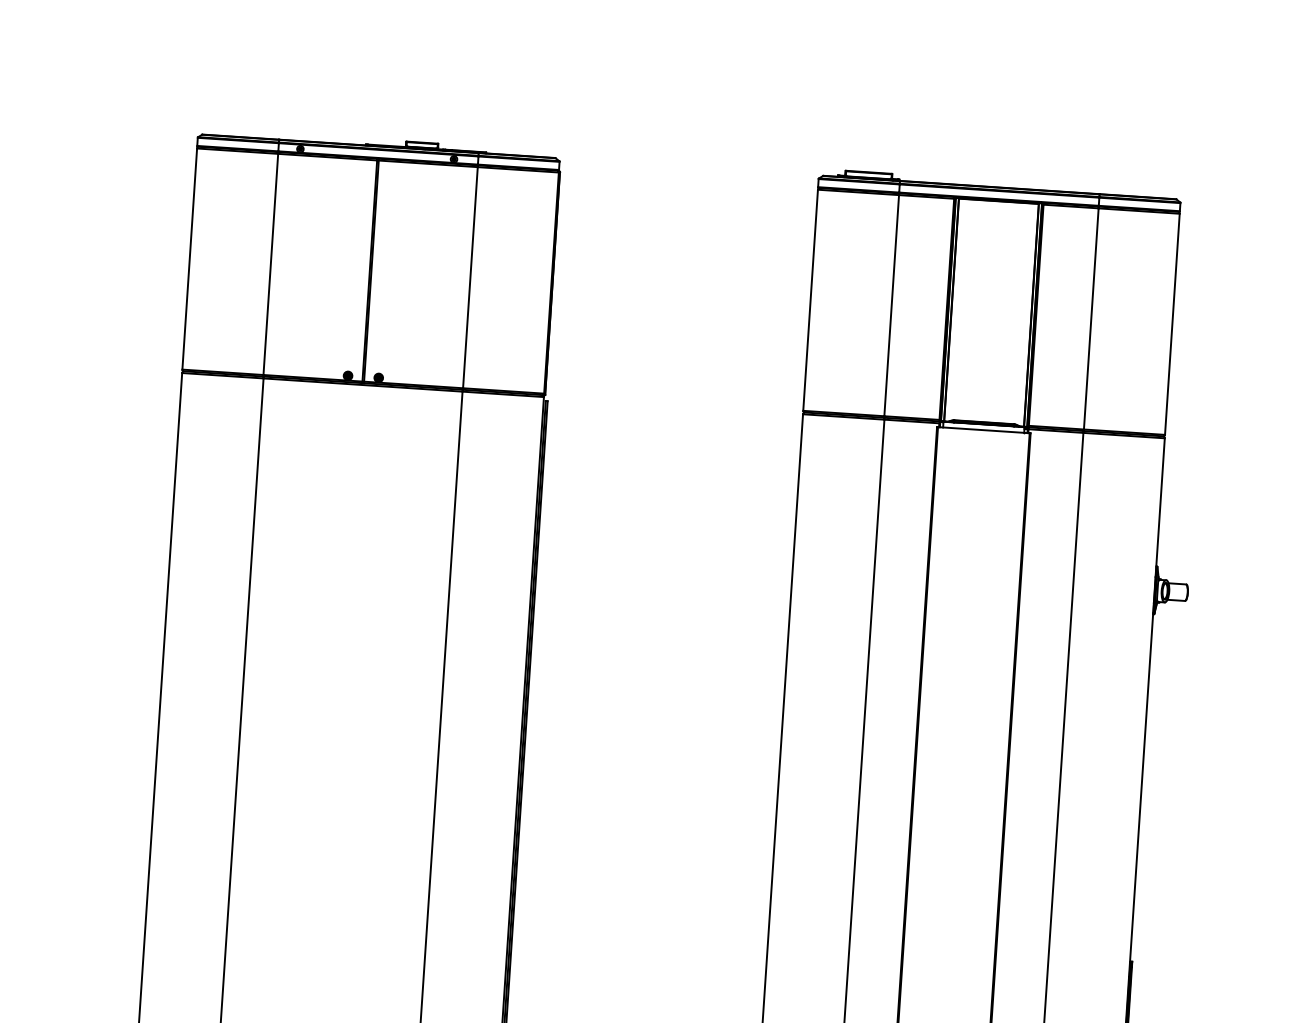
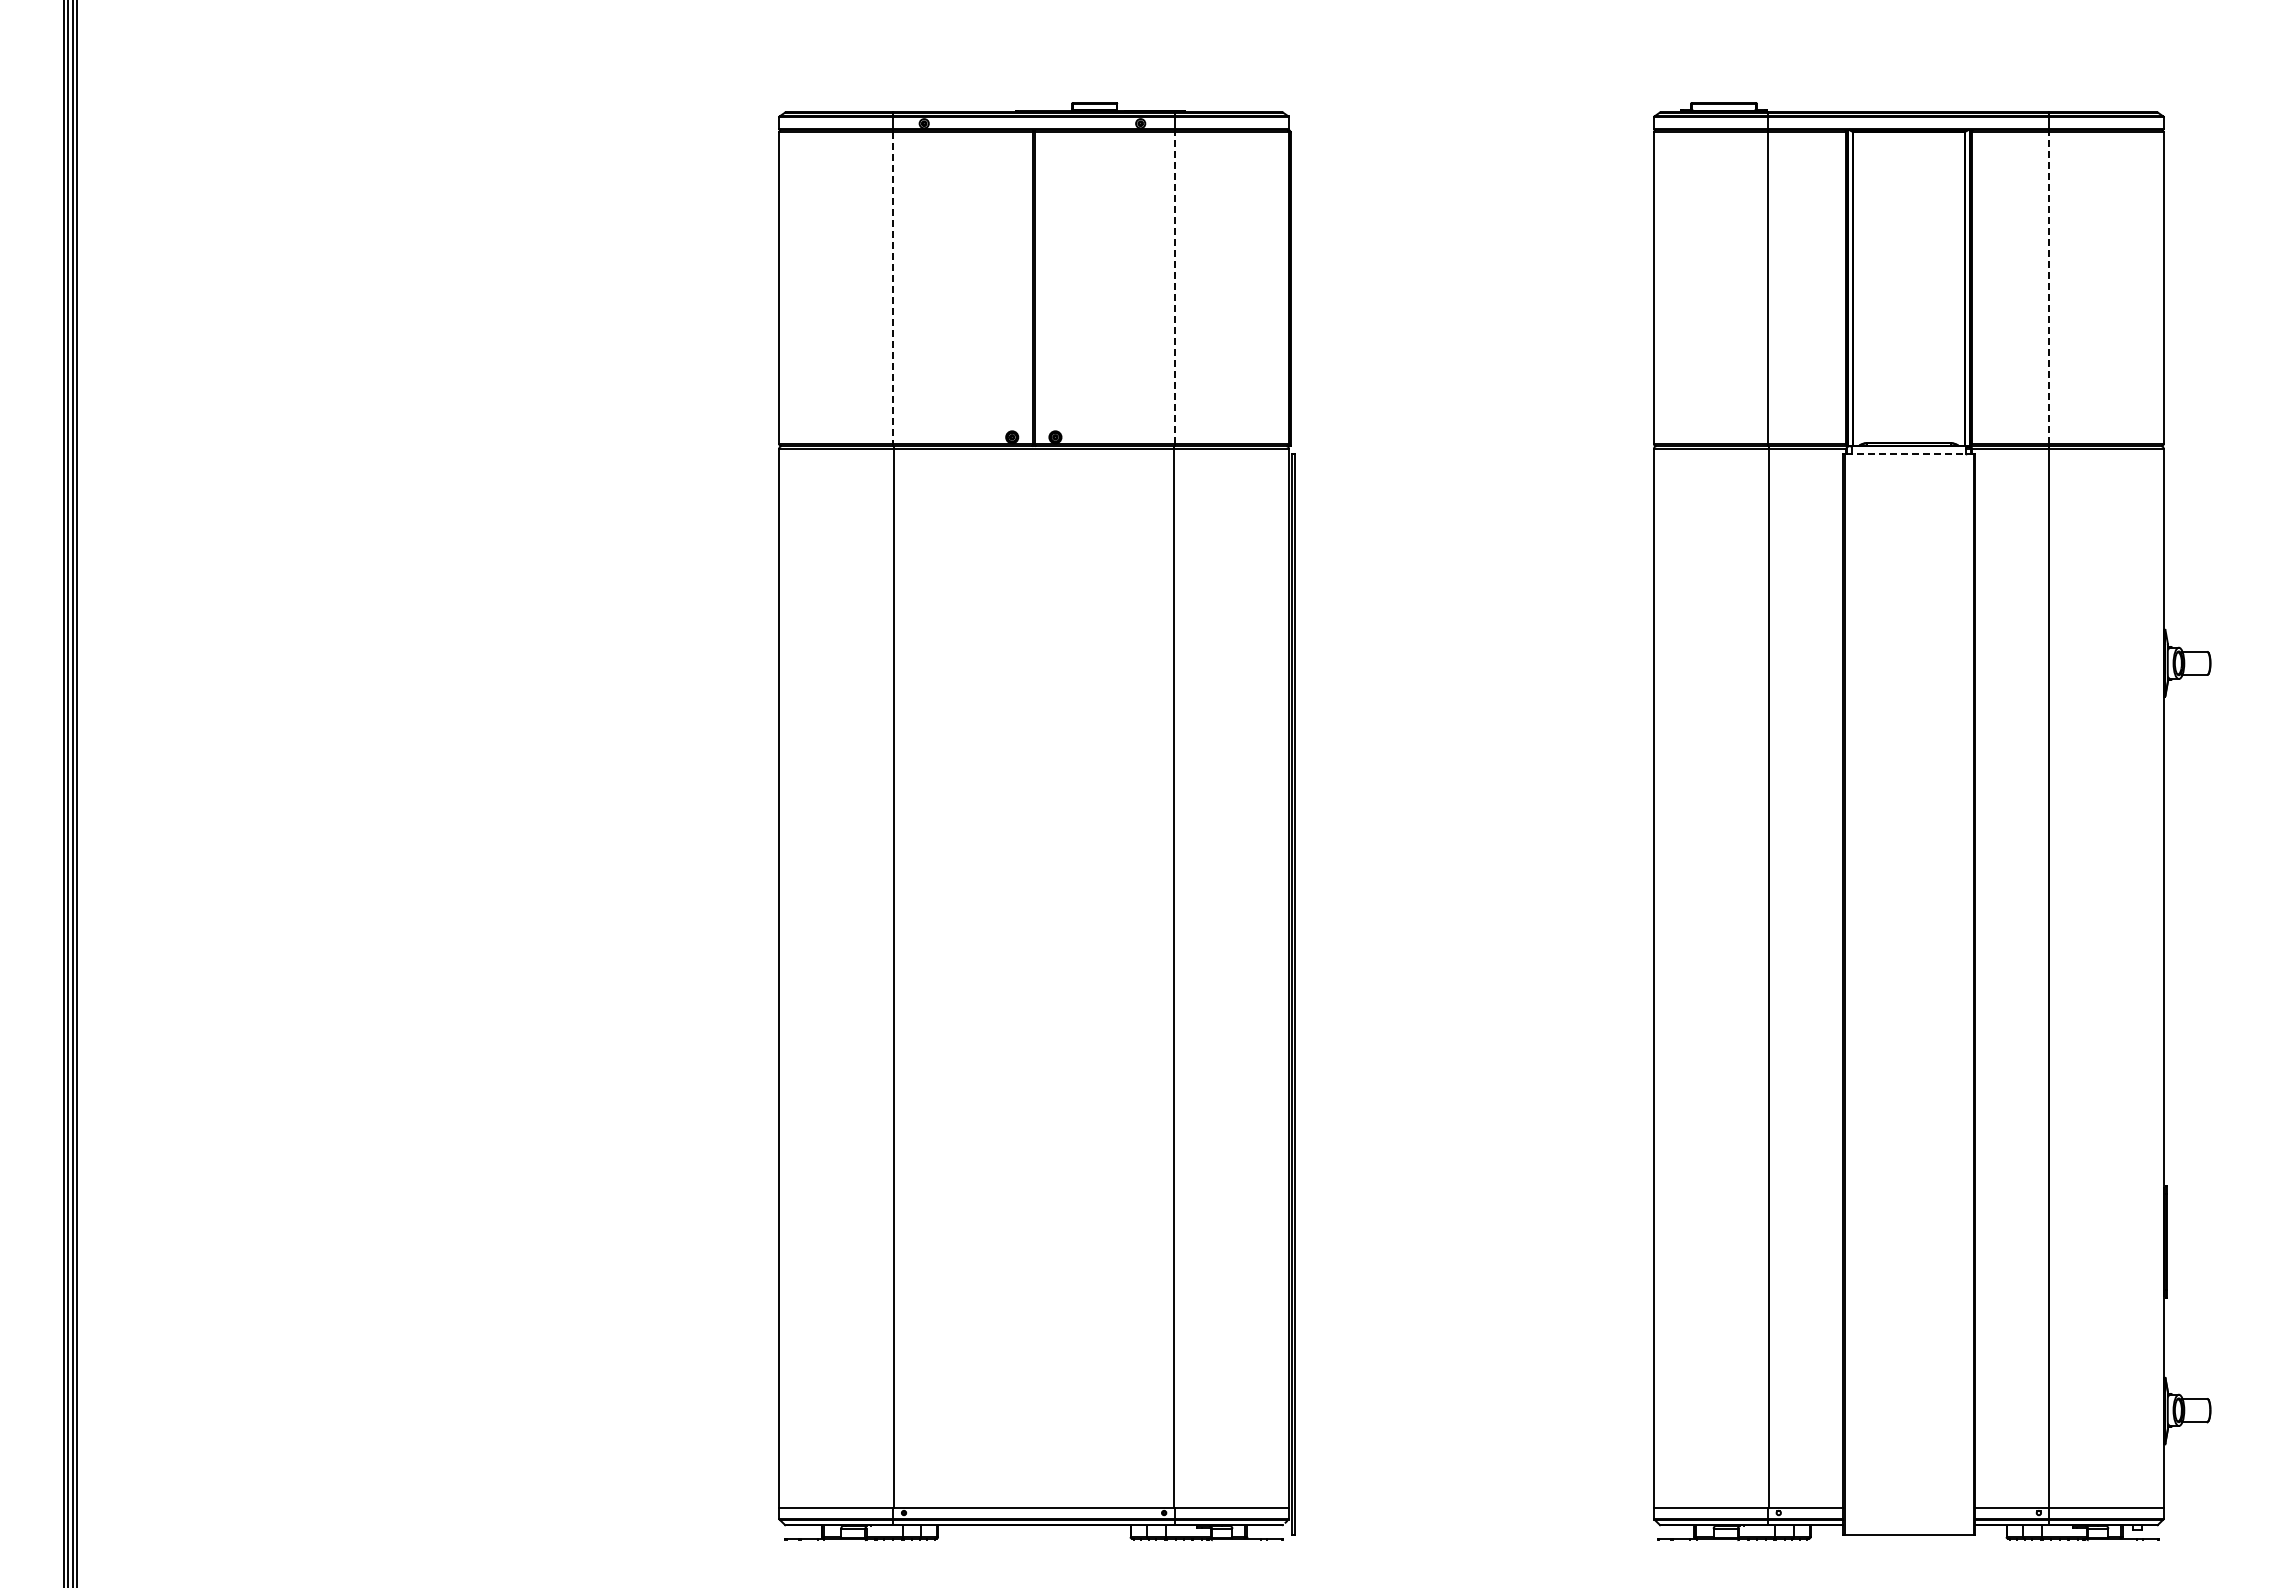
line: (270, 264) -> (893, 288), solid -> dashed
line: (470, 277) -> (1174, 288), solid -> dashed
line: (1091, 319) -> (2049, 288), solid -> dashed
line: (984, 430) -> (1909, 454), solid -> dashed

